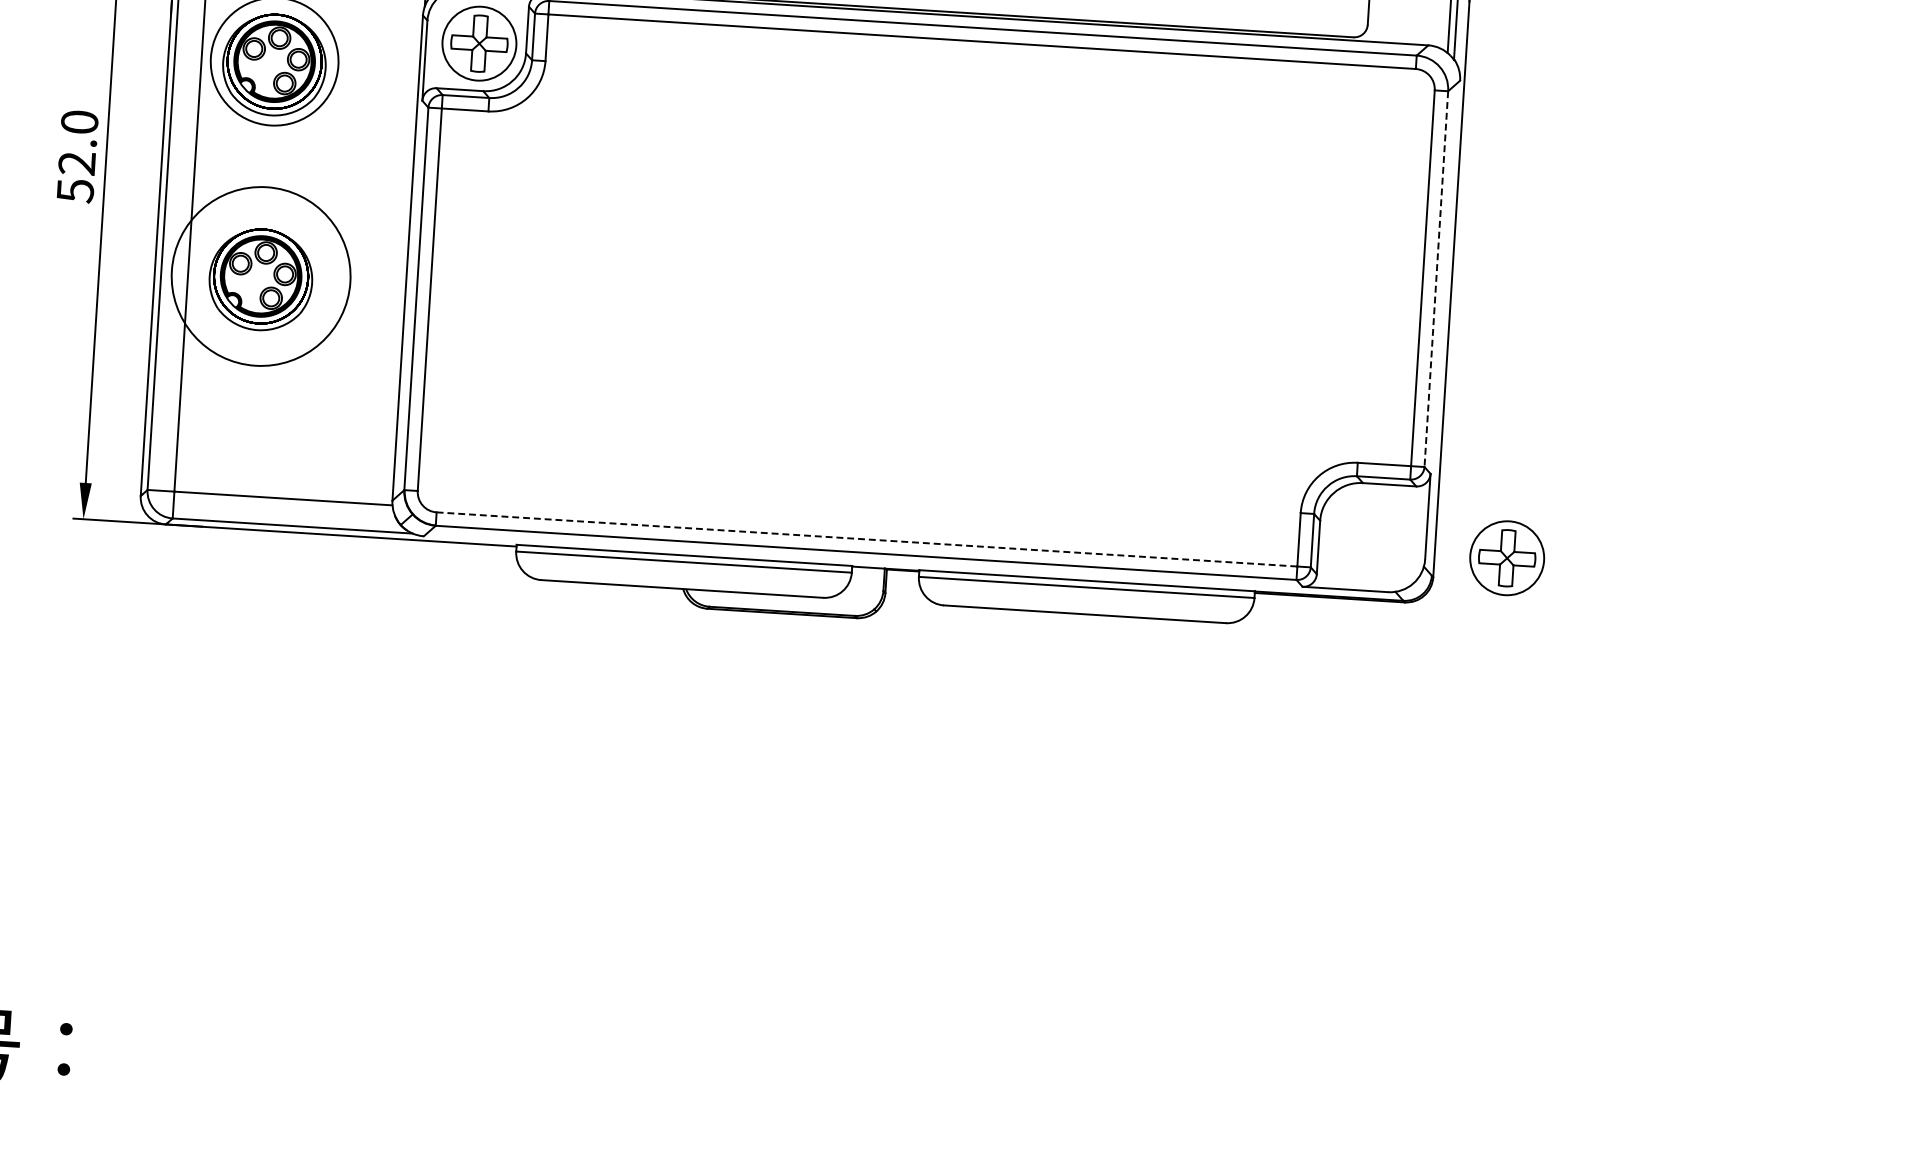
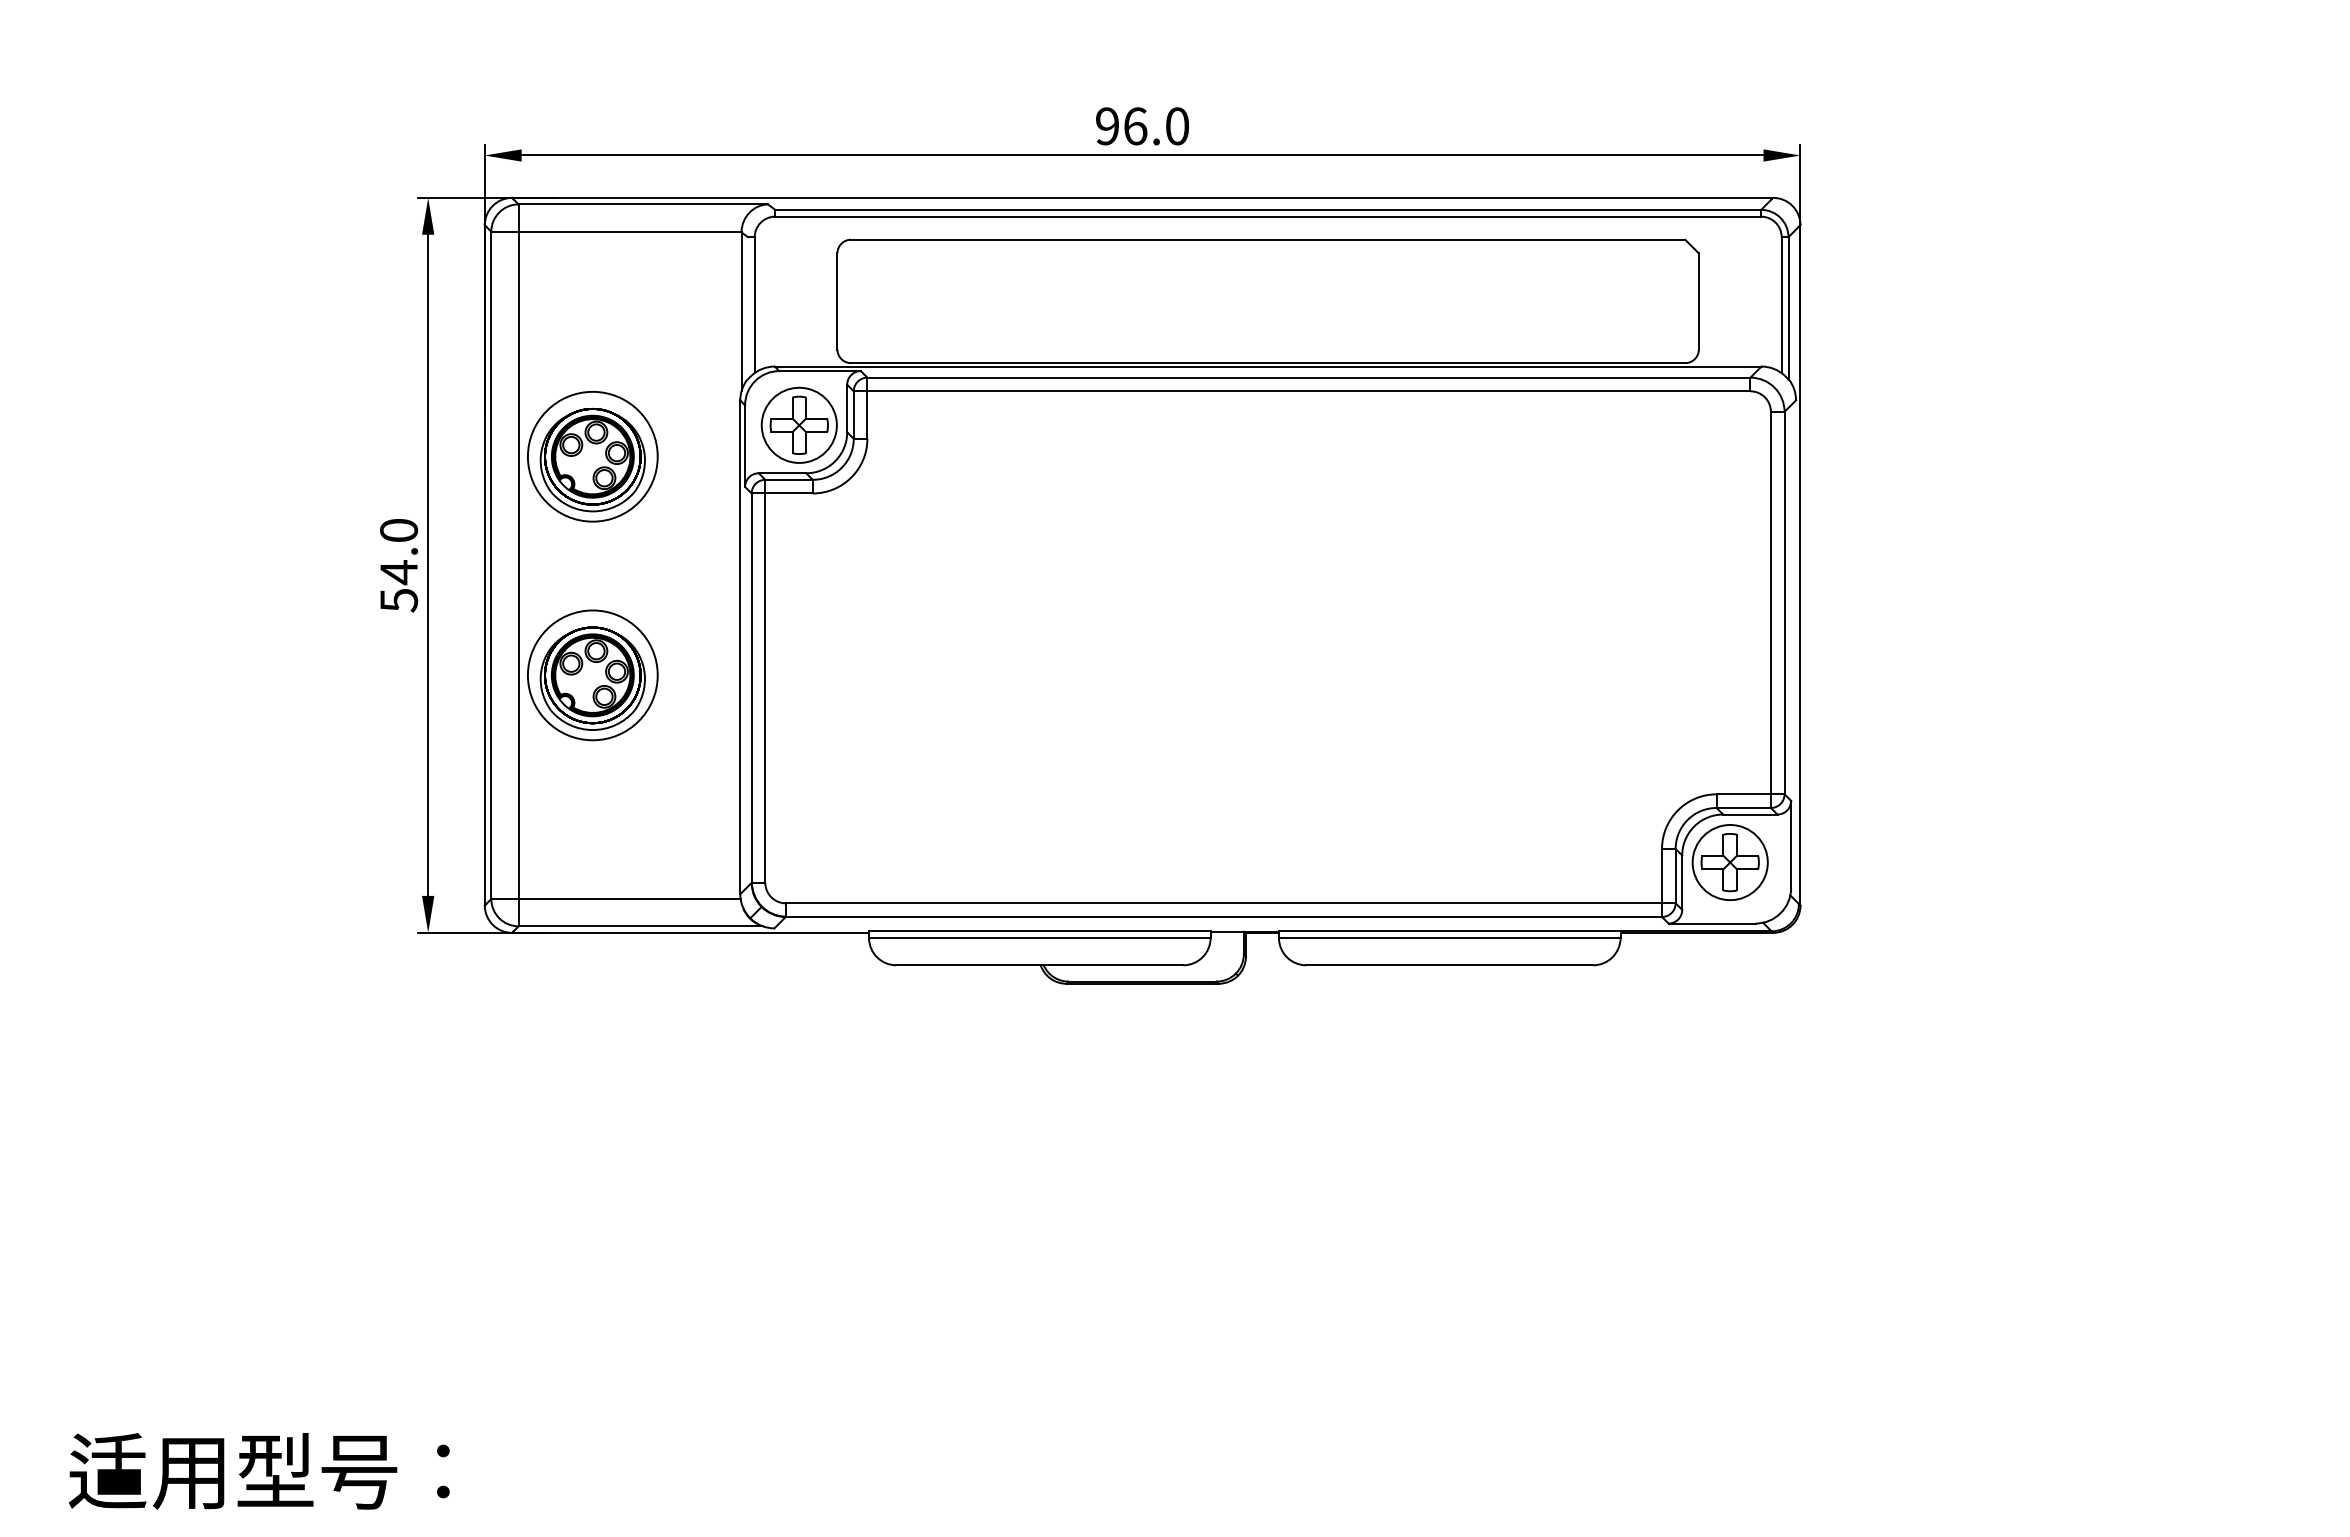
text: (76, 163) -> (398, 572), 52.0 -> 54.0
circle: (260, 276) -> (592, 675), size x0.71
line: (1436, 279) -> (1784, 603), dashed -> solid
line: (867, 539) -> (1224, 903), dashed -> solid
part: (1506, 558) -> (1729, 862), moved

